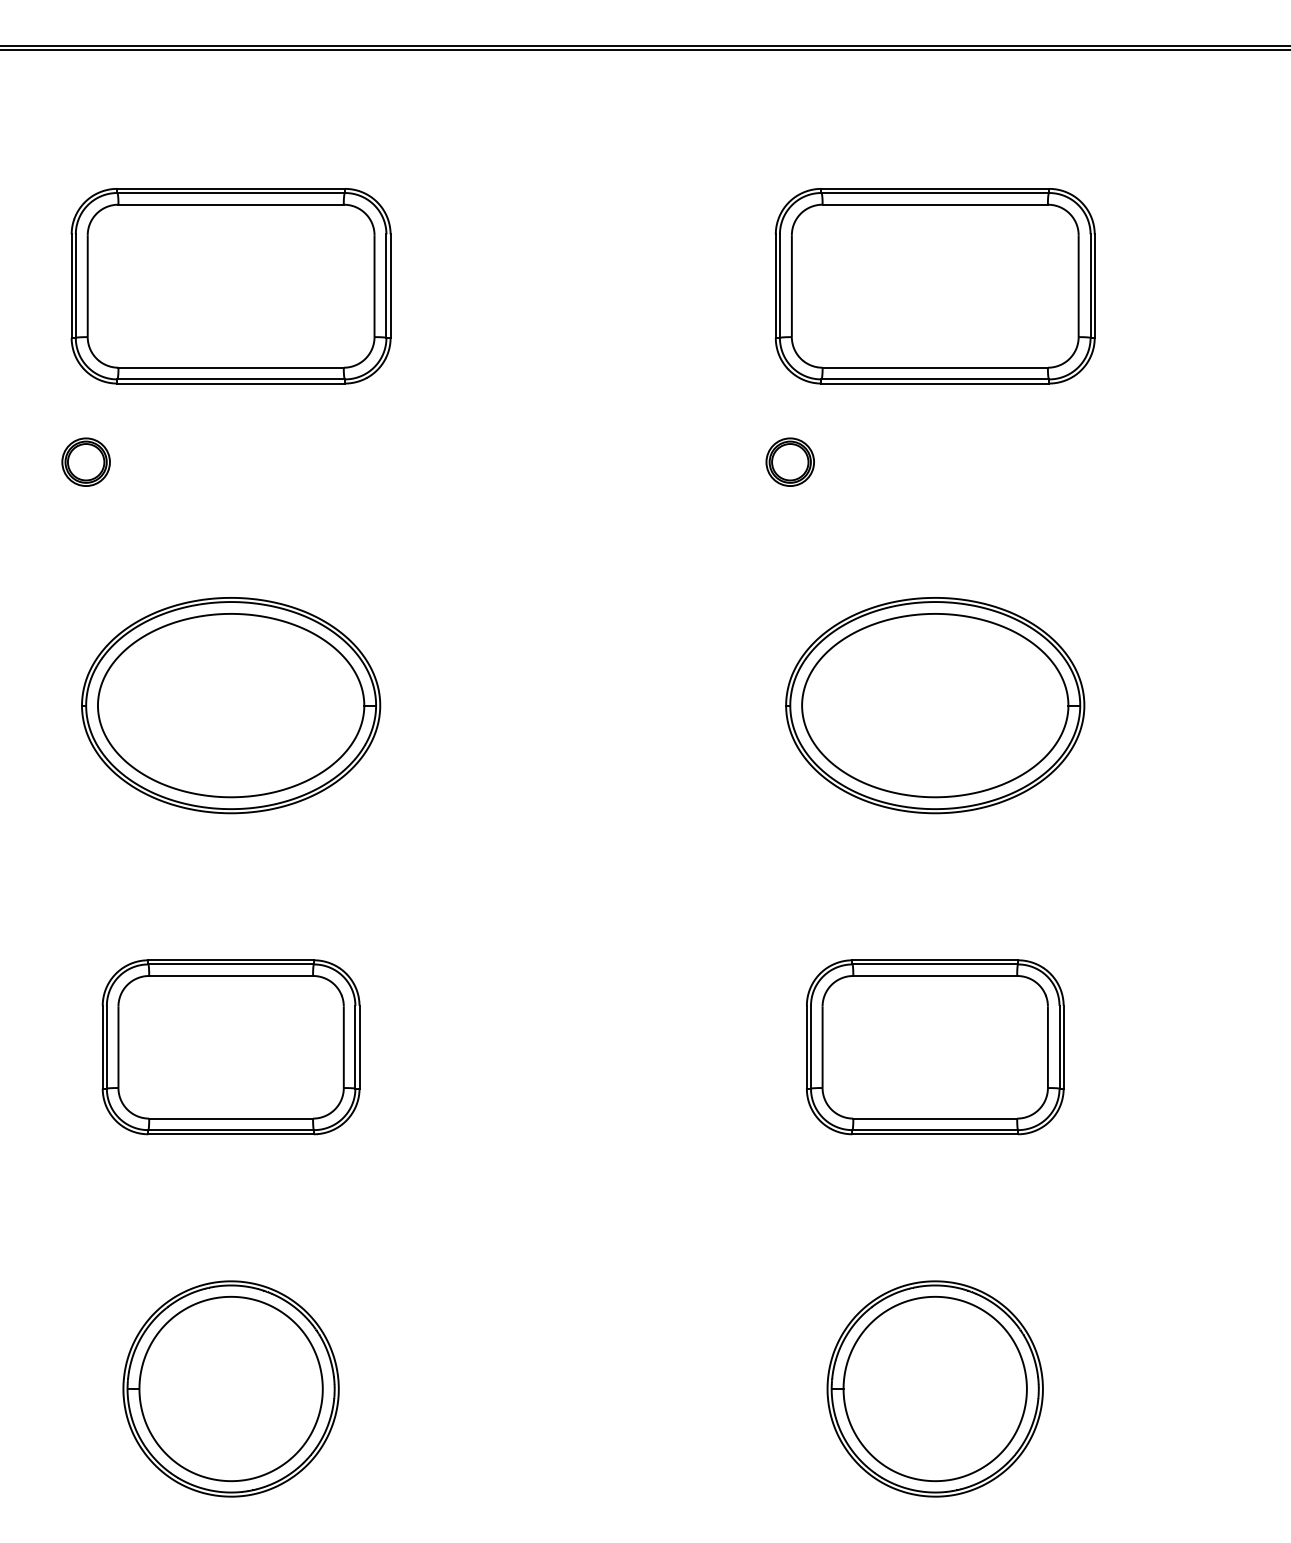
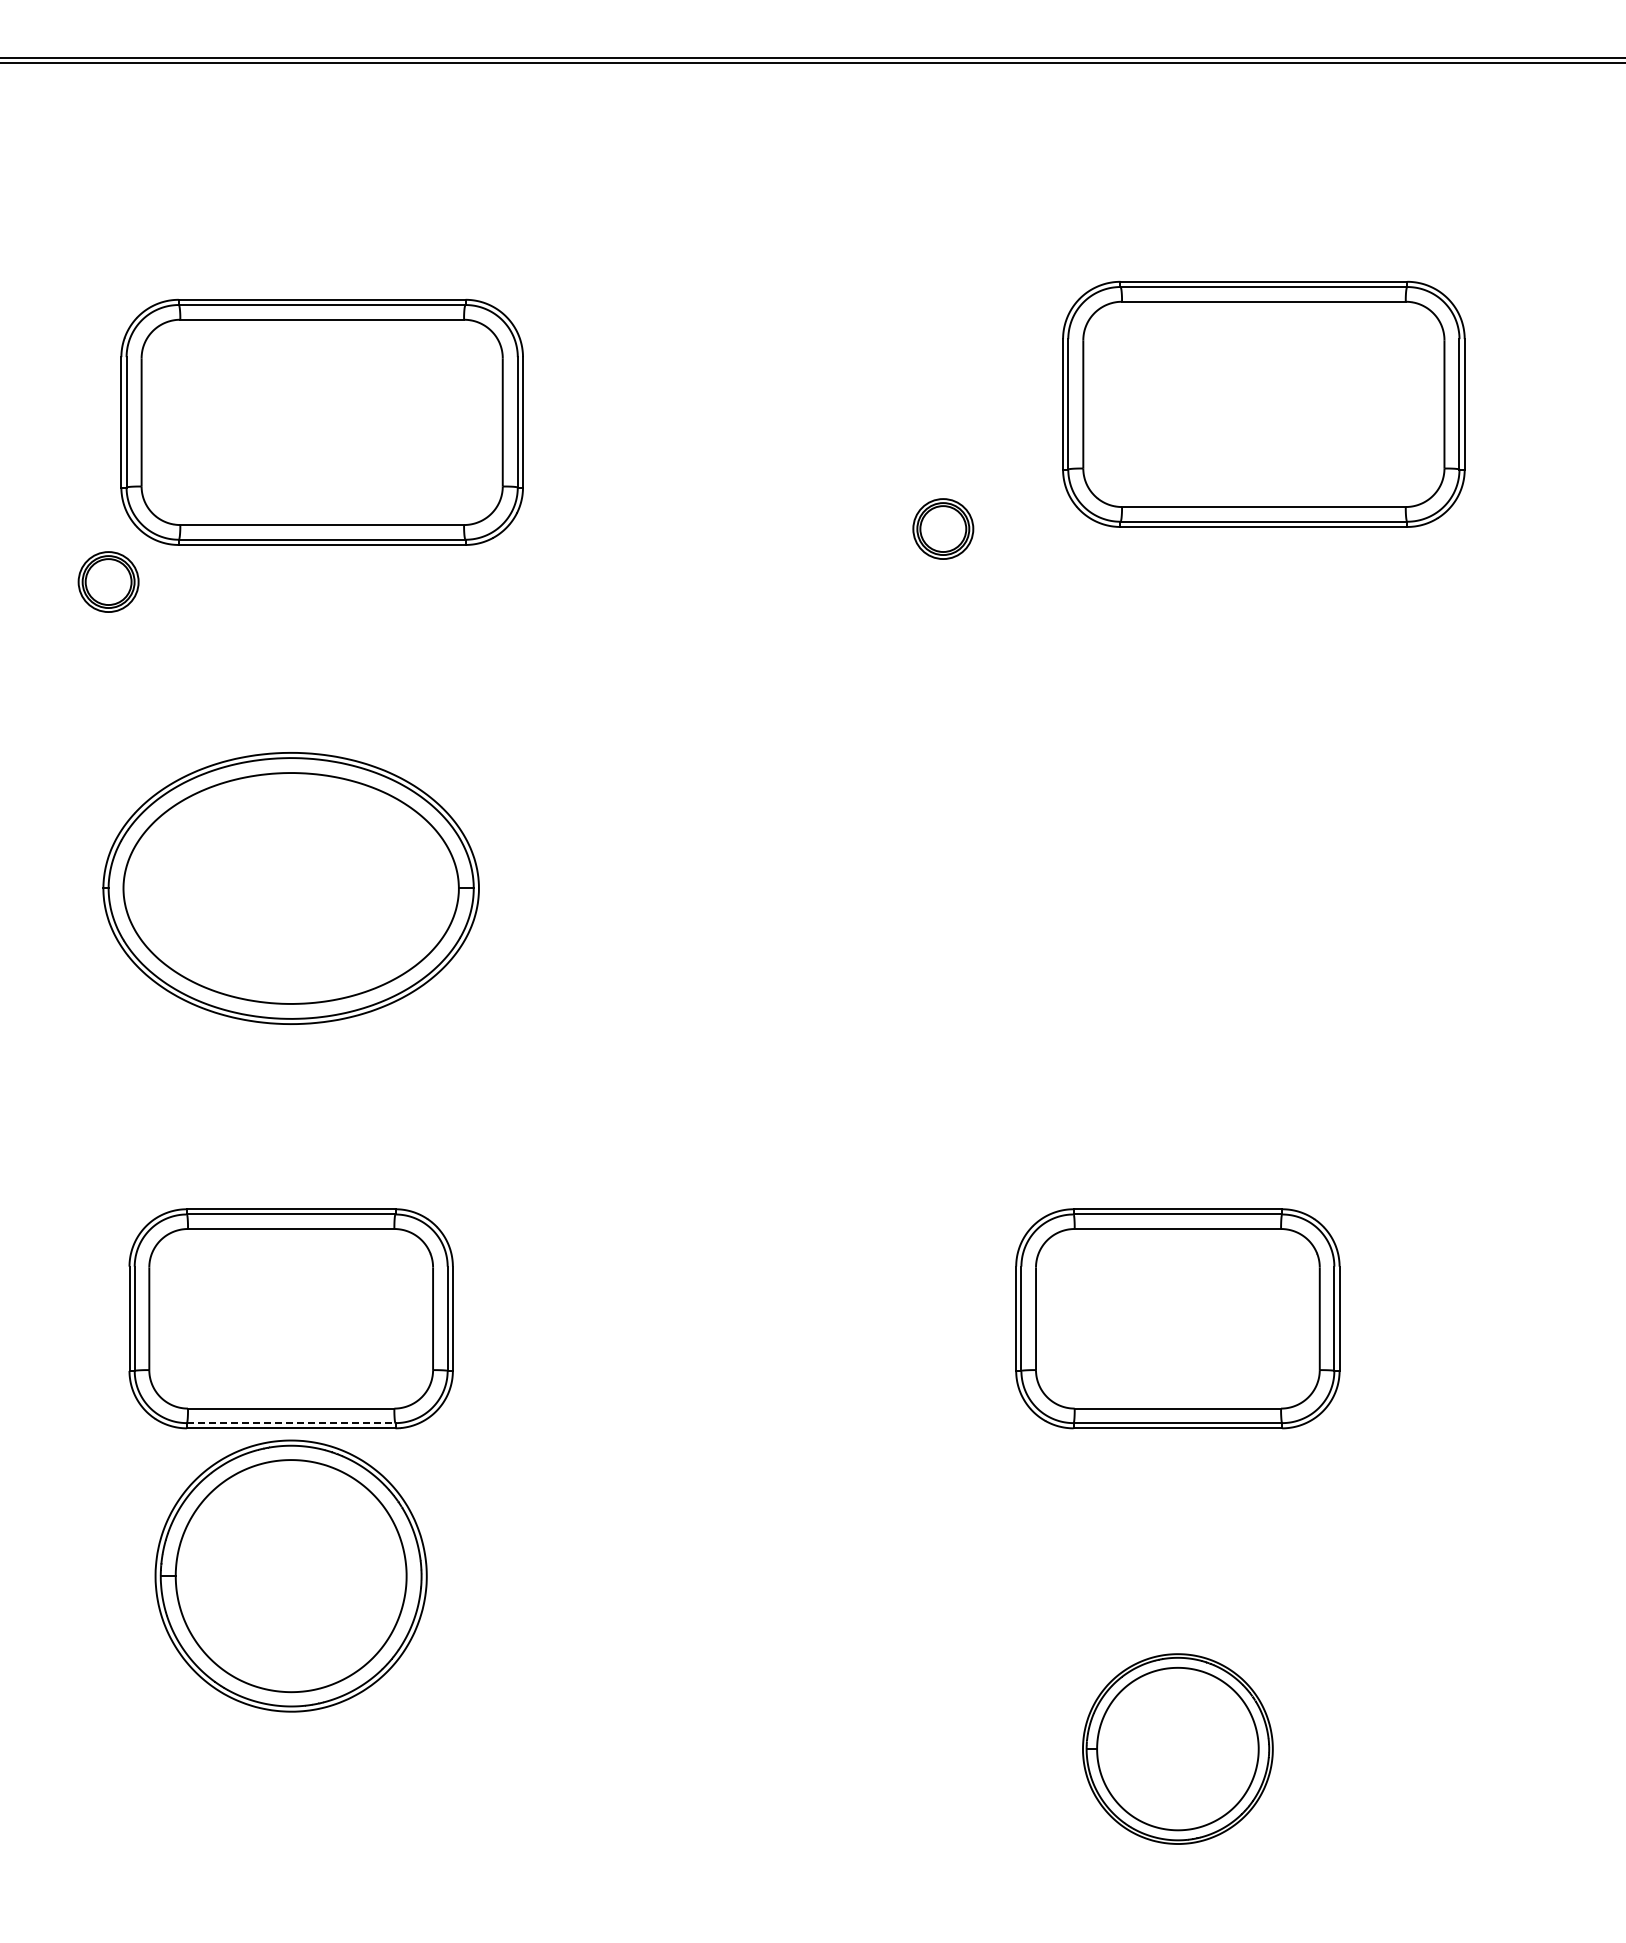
part: (230, 285) -> (321, 421), moved
part: (934, 285) -> (1263, 403), moved
part: (790, 461) -> (943, 528), moved
part: (934, 705) -> (1177, 888), removed
line: (231, 1130) -> (291, 1423), solid -> dashed
part: (230, 1388) -> (290, 1575), moved
part: (934, 1388) -> (1177, 1748), size x0.7

